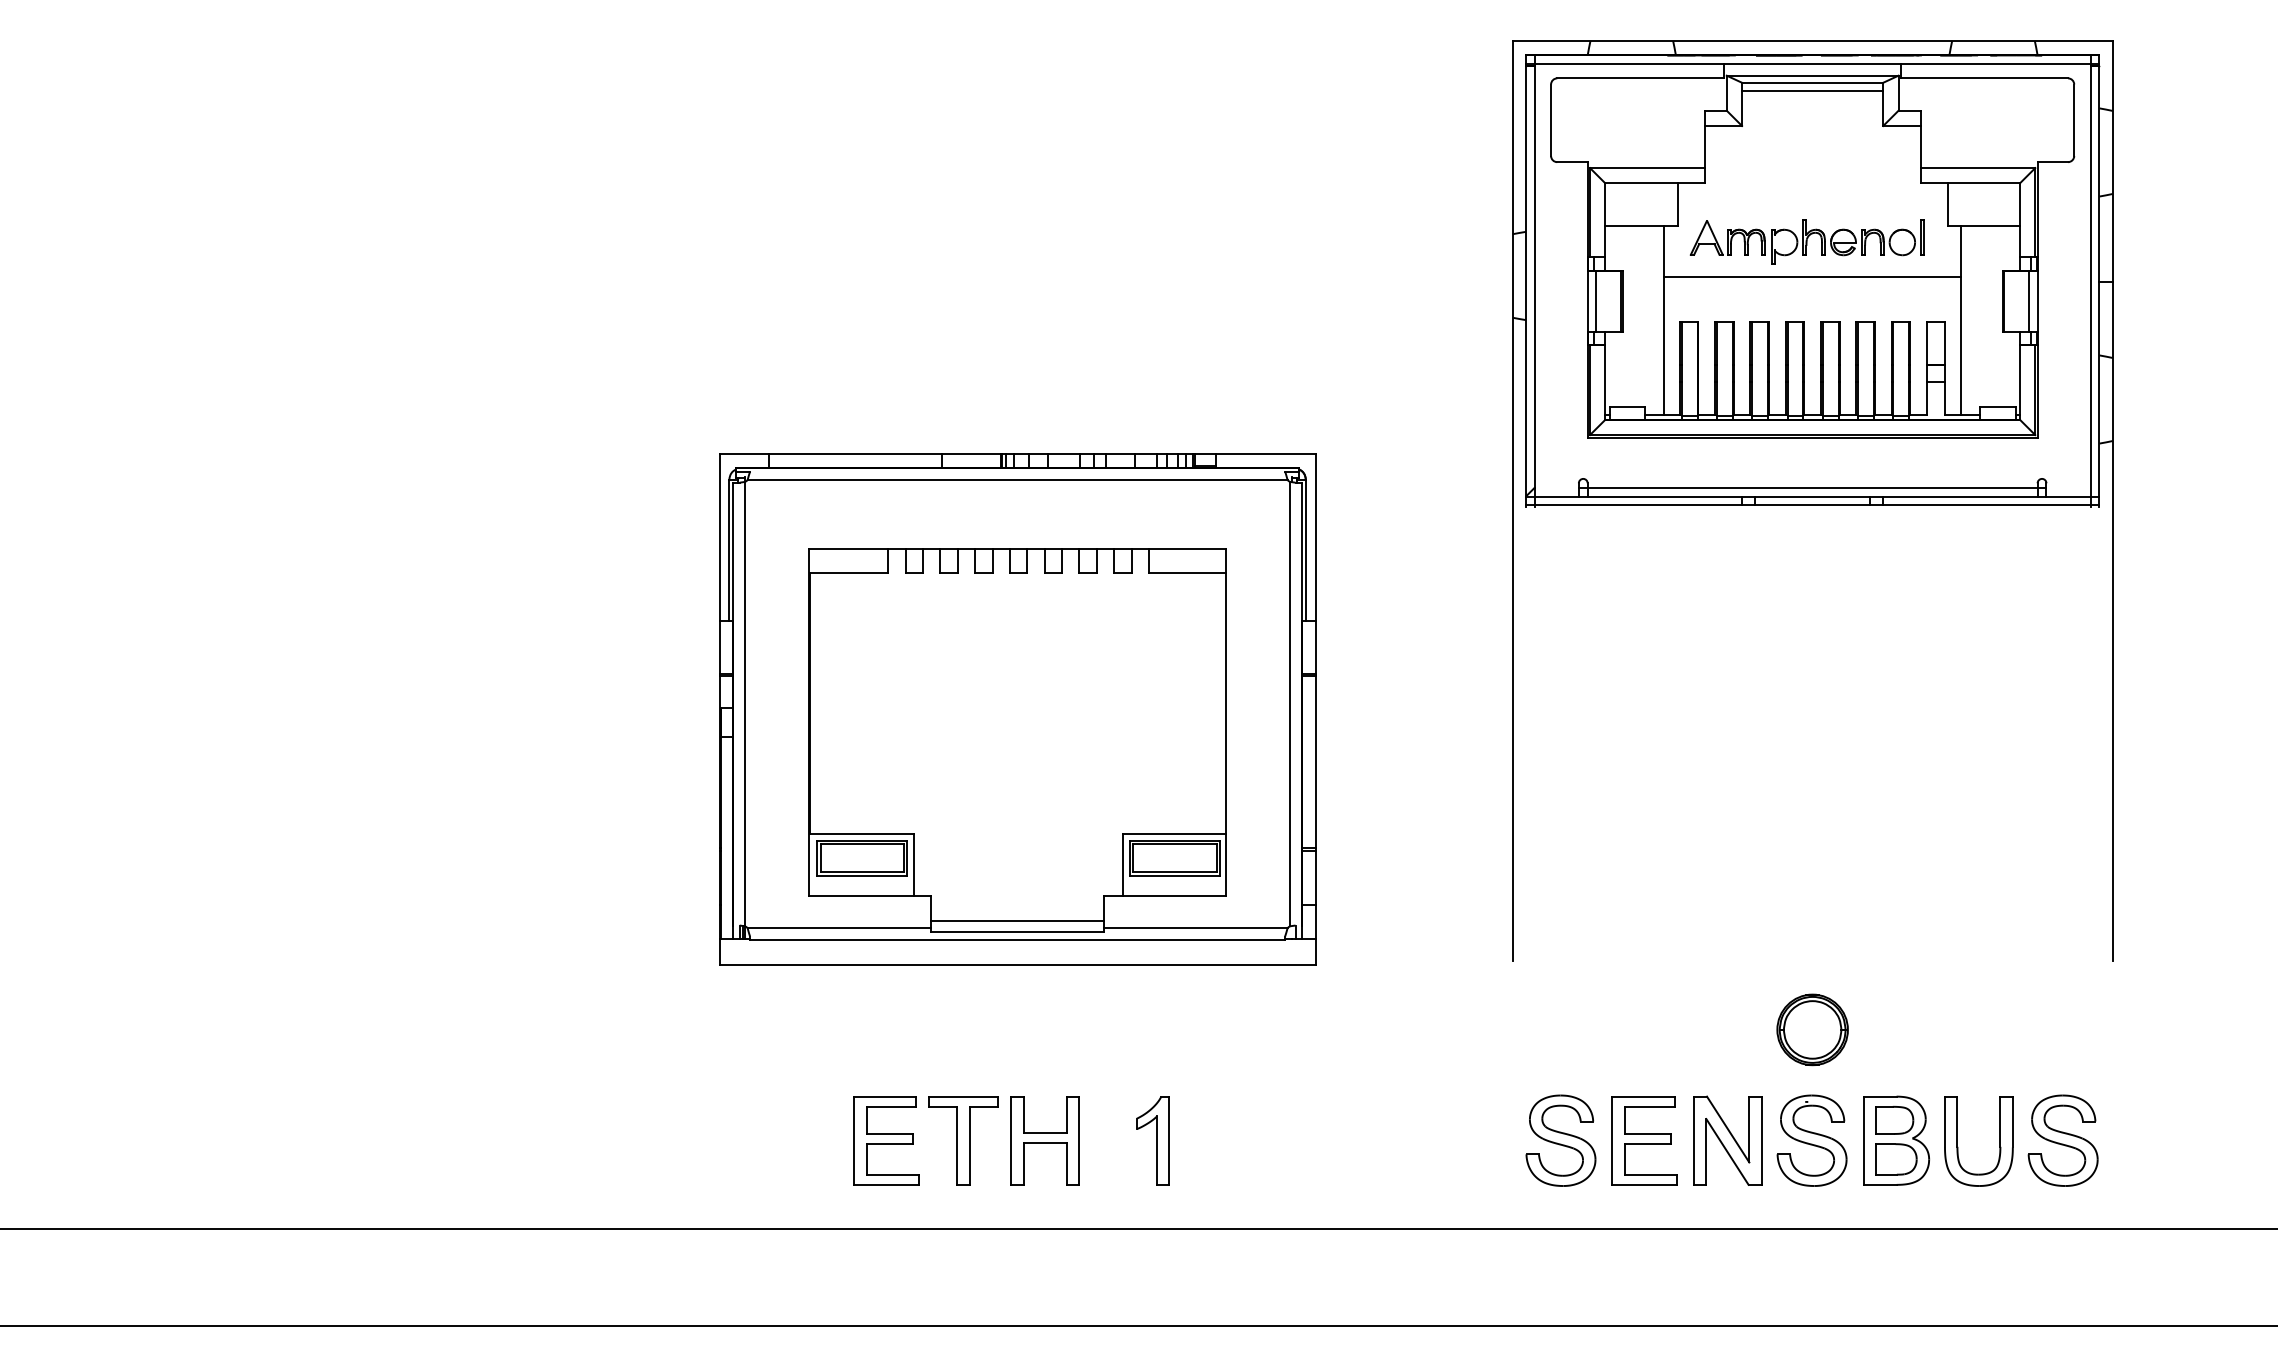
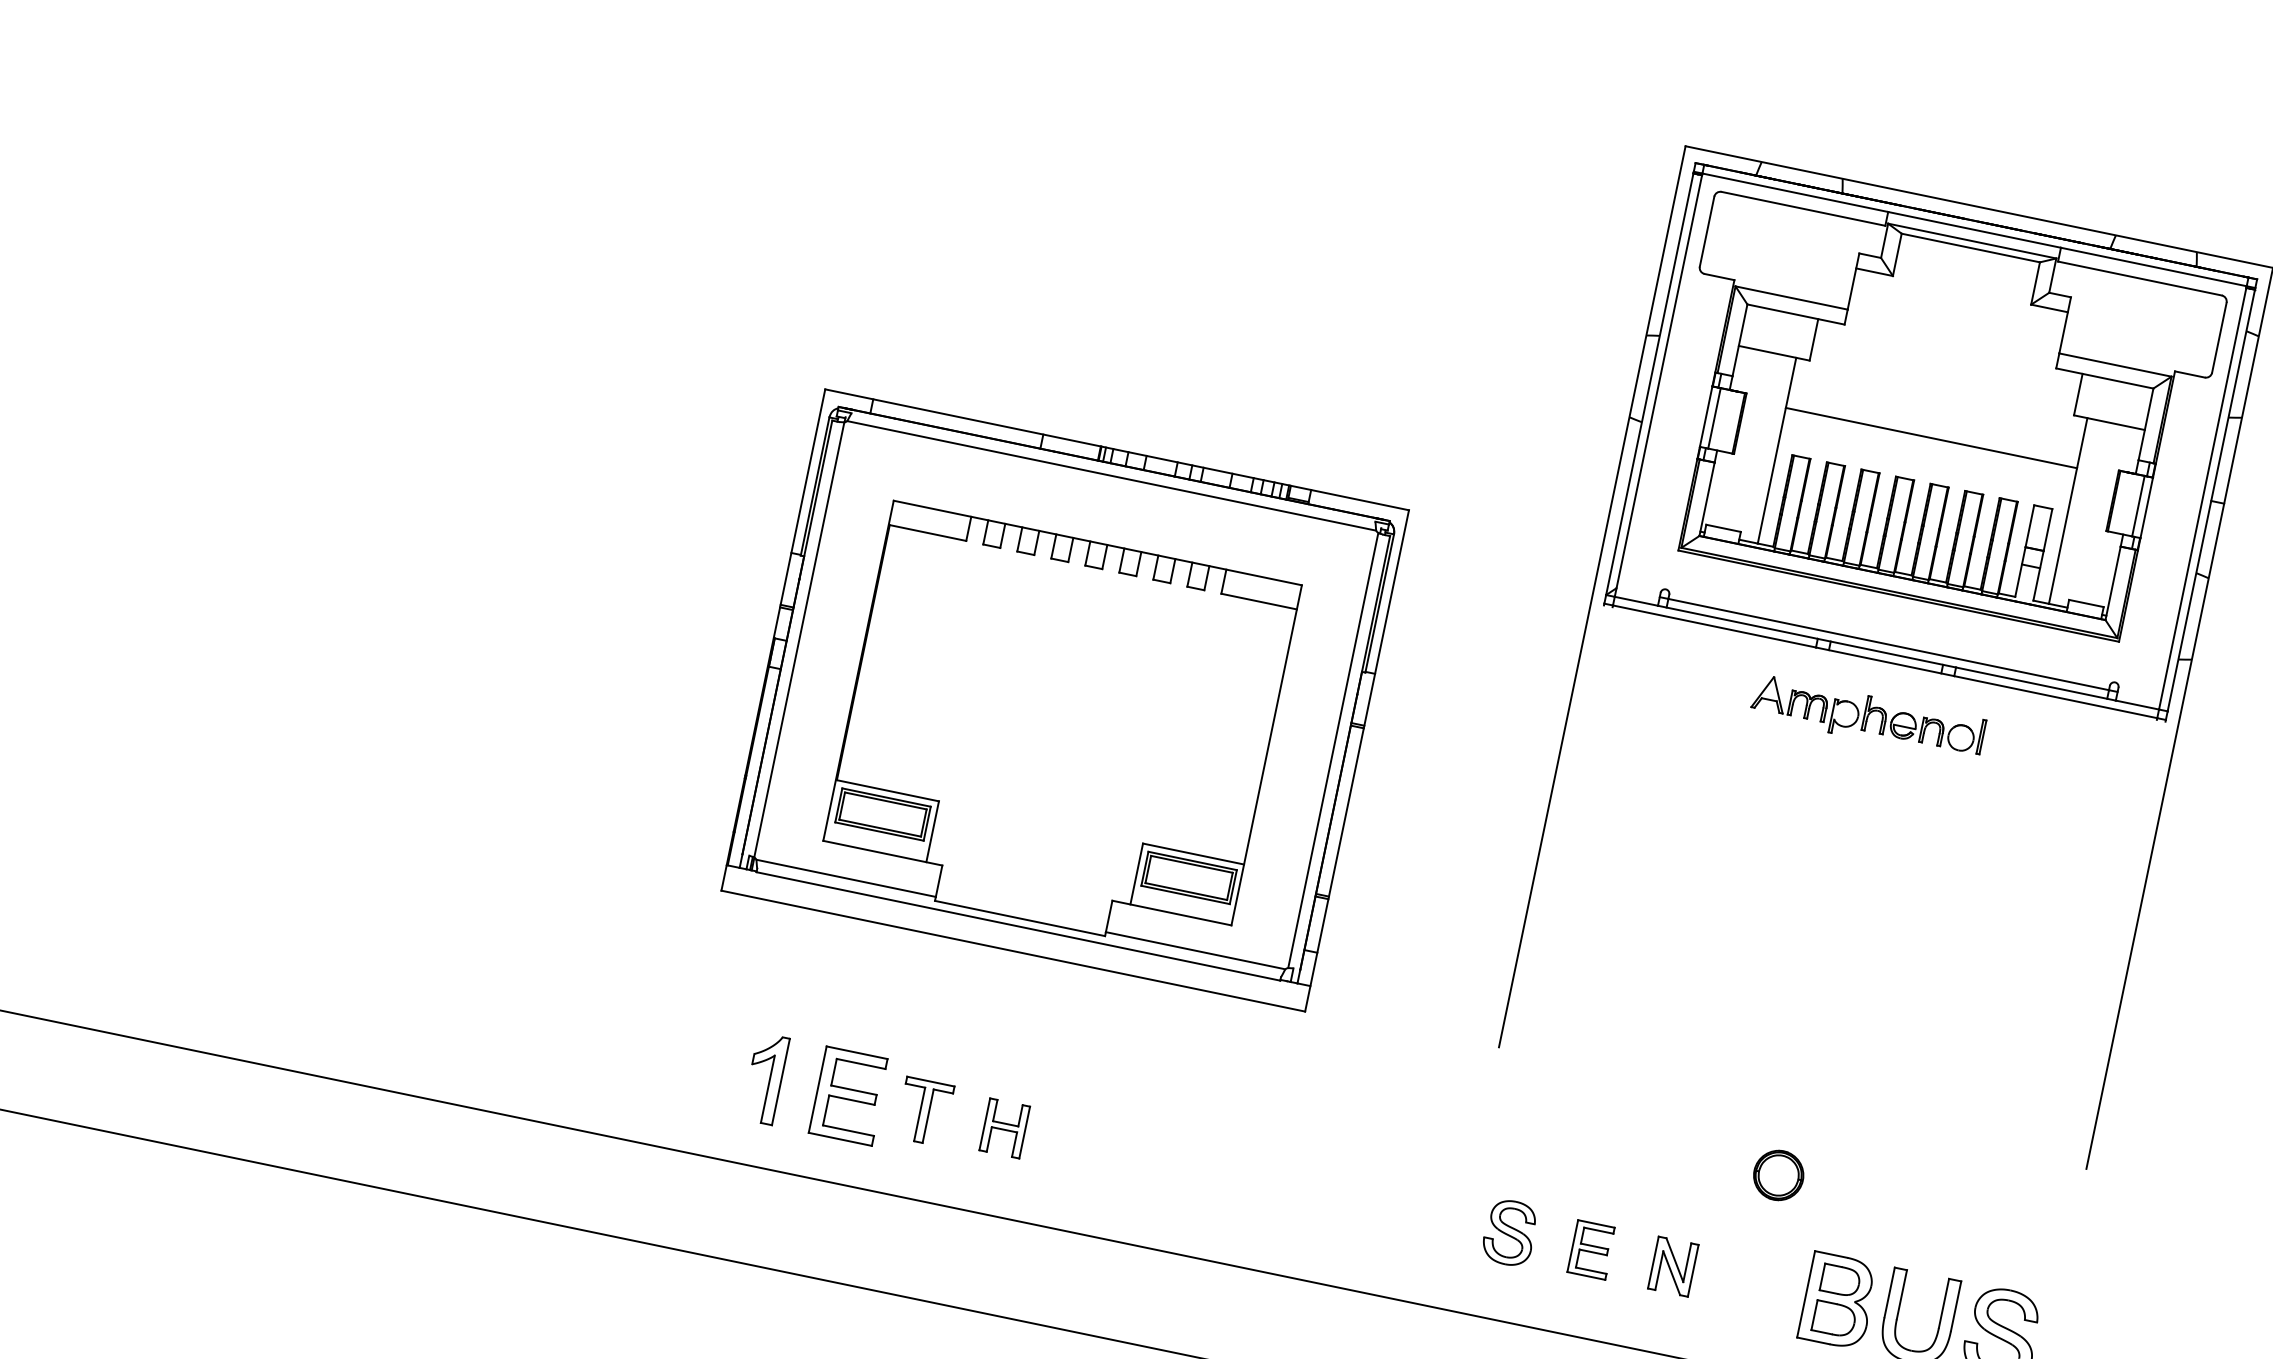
line: (1812, 90) -> (1969, 255), removed
part: (1806, 241) -> (1867, 717), moved
line: (1017, 920) -> (1022, 907), removed
part: (1812, 1029) -> (1778, 1175), size x0.7
part: (963, 1140) -> (924, 1111), size x0.7
part: (1044, 1140) -> (1004, 1127), size x0.6
part: (1152, 1140) -> (765, 1078), moved
part: (1560, 1140) -> (1509, 1232), size x0.7
part: (1644, 1140) -> (1591, 1249), size x0.6
part: (1727, 1140) -> (1672, 1266), size x0.6
part: (1811, 1140) -> (1755, 1283), removed

